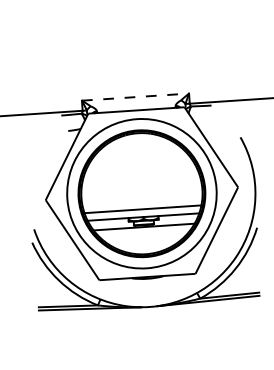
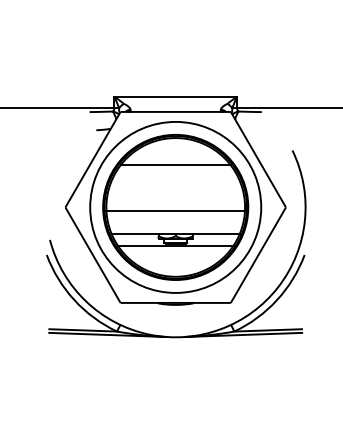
line: (136, 96) -> (176, 96), dashed -> solid
line: (139, 157) -> (175, 165), added
line: (142, 209) -> (175, 211), moved

